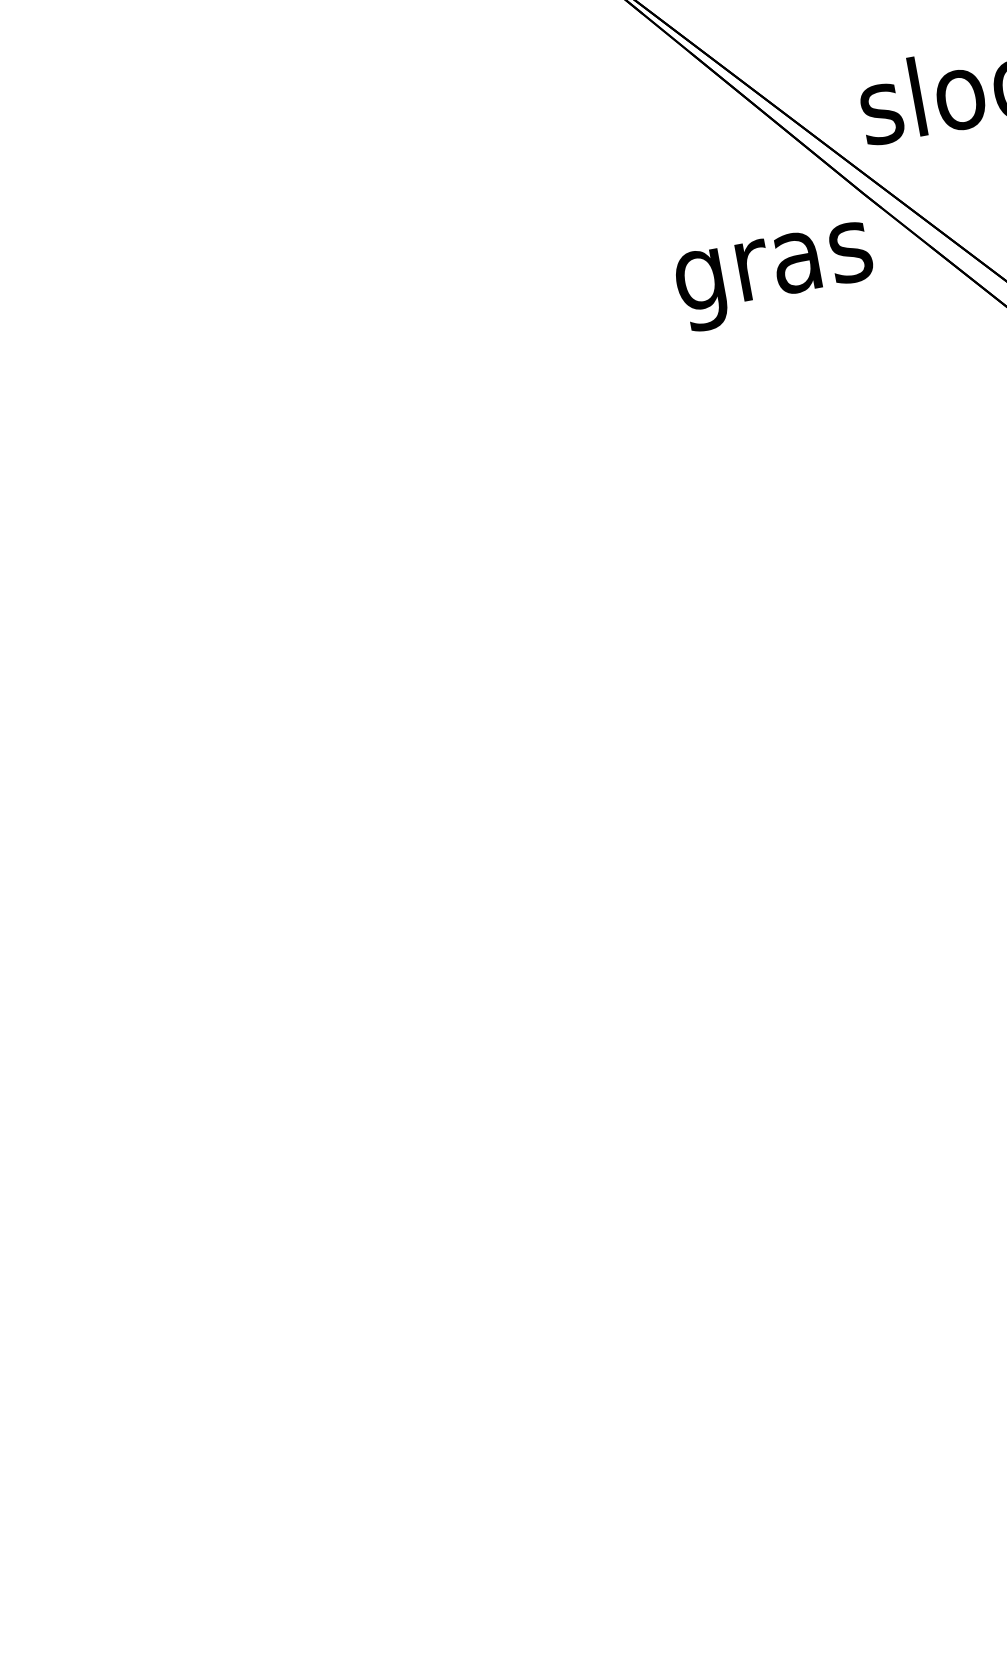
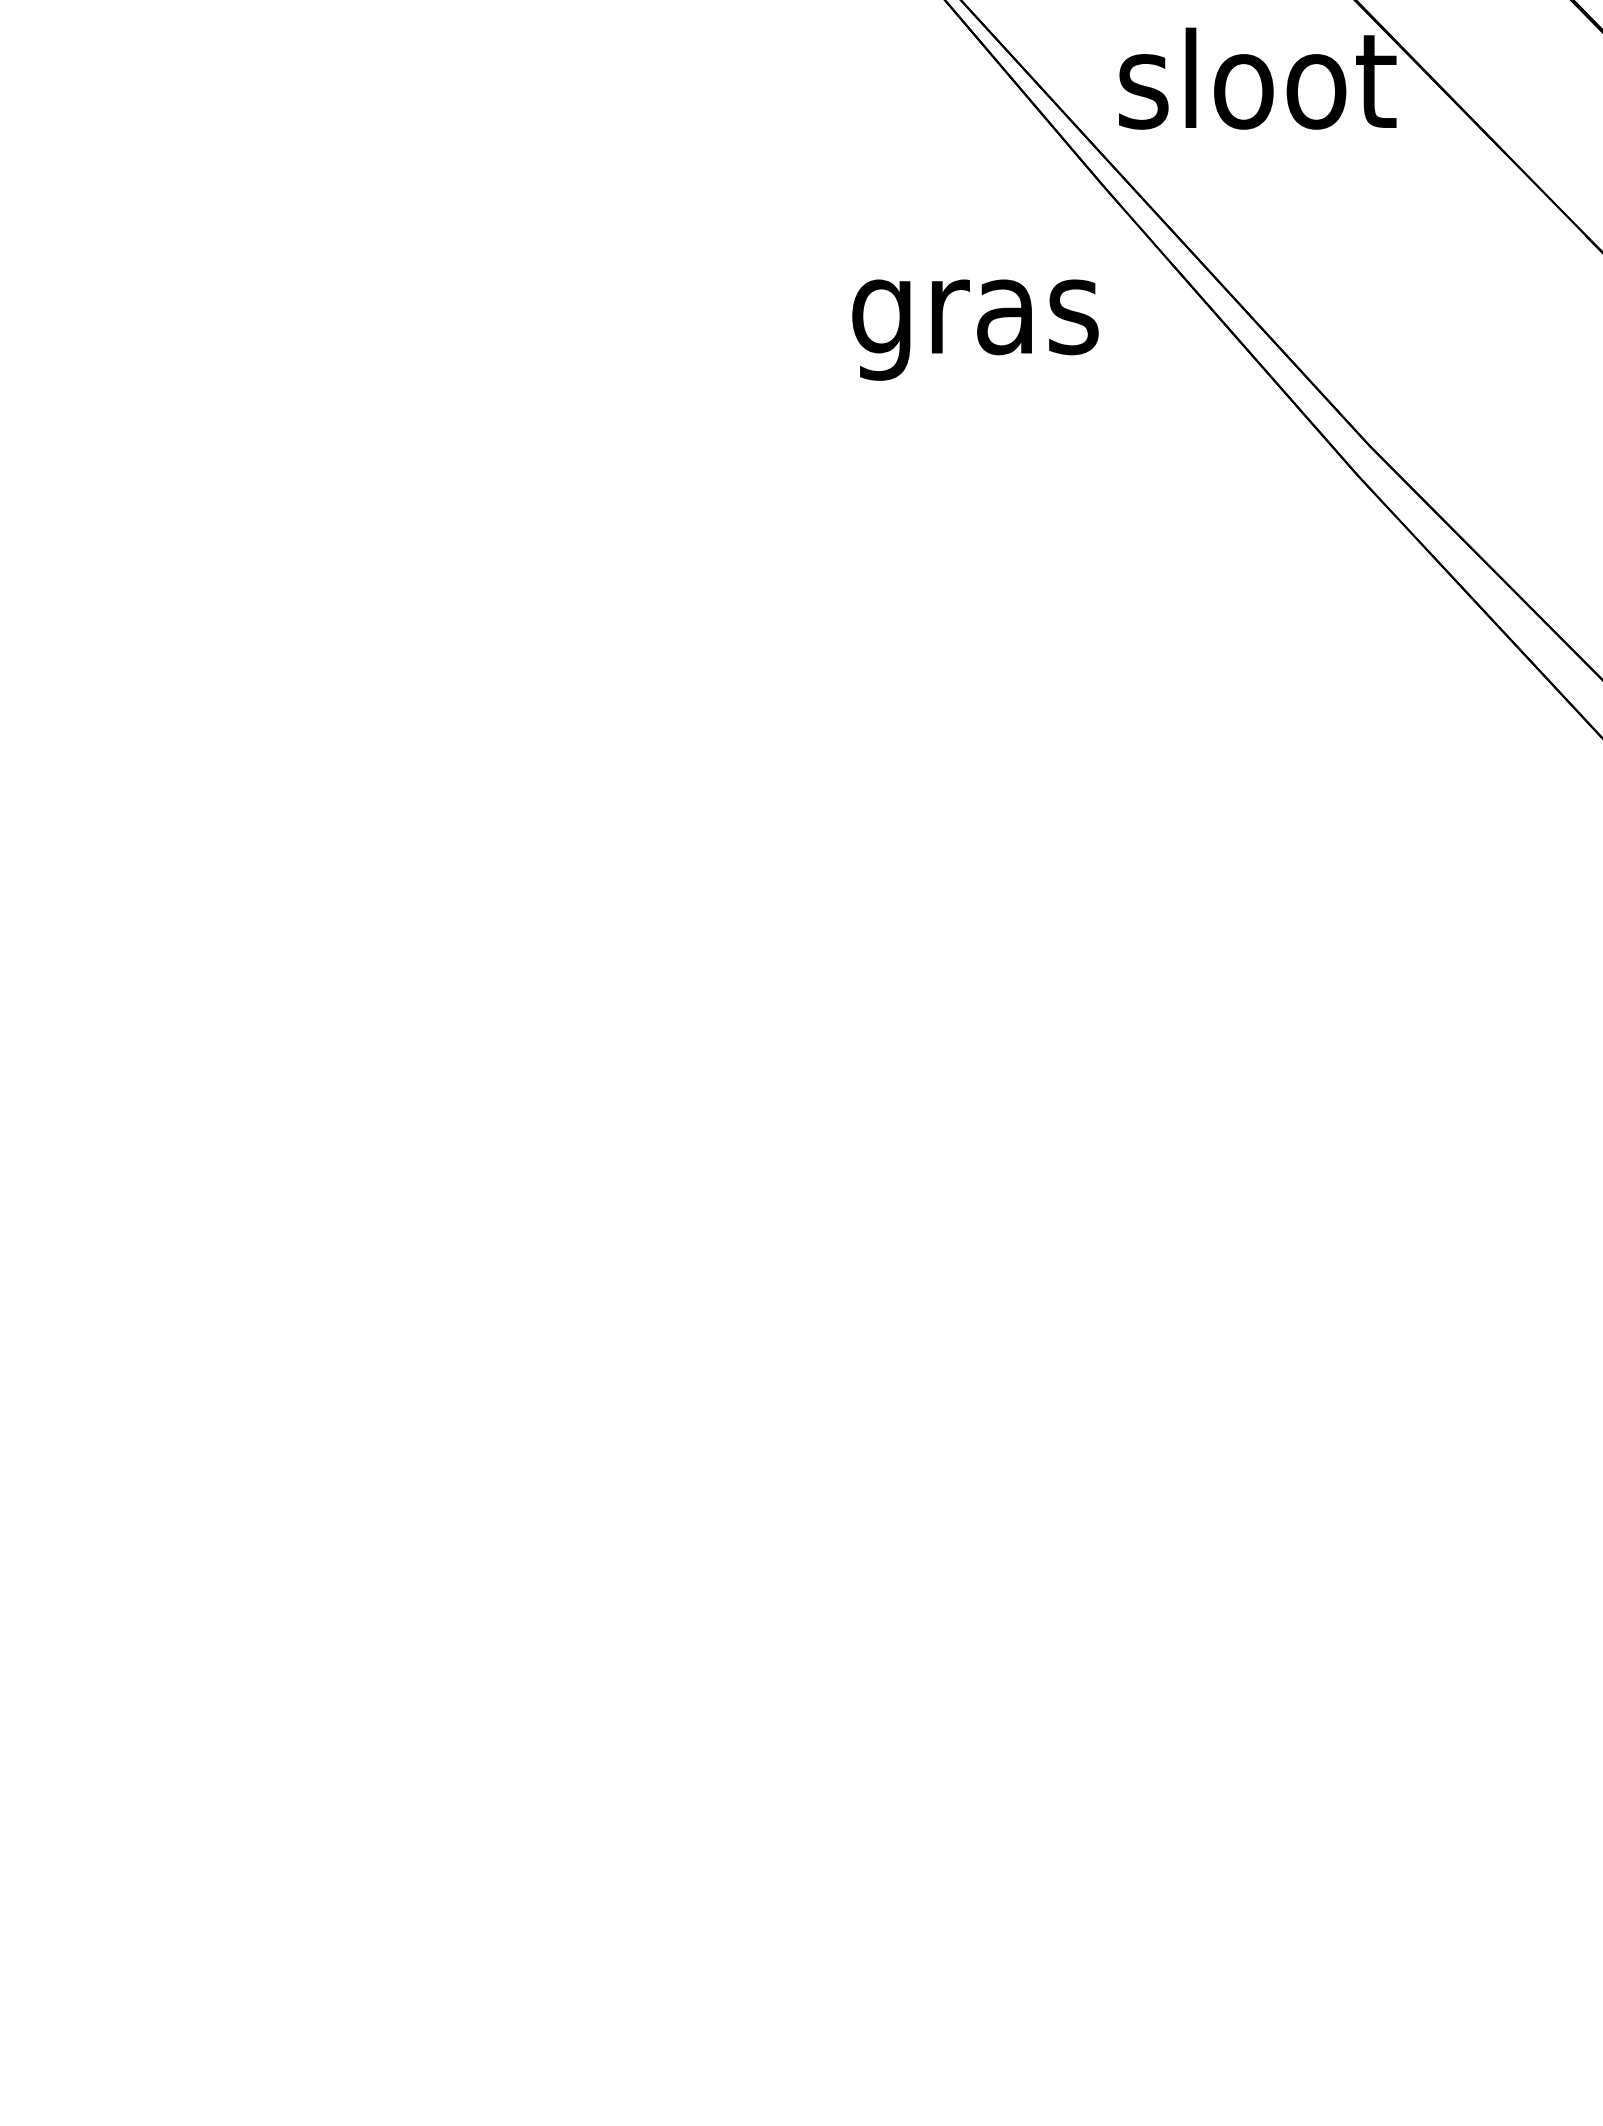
text: (775, 276) -> (975, 329), moved

